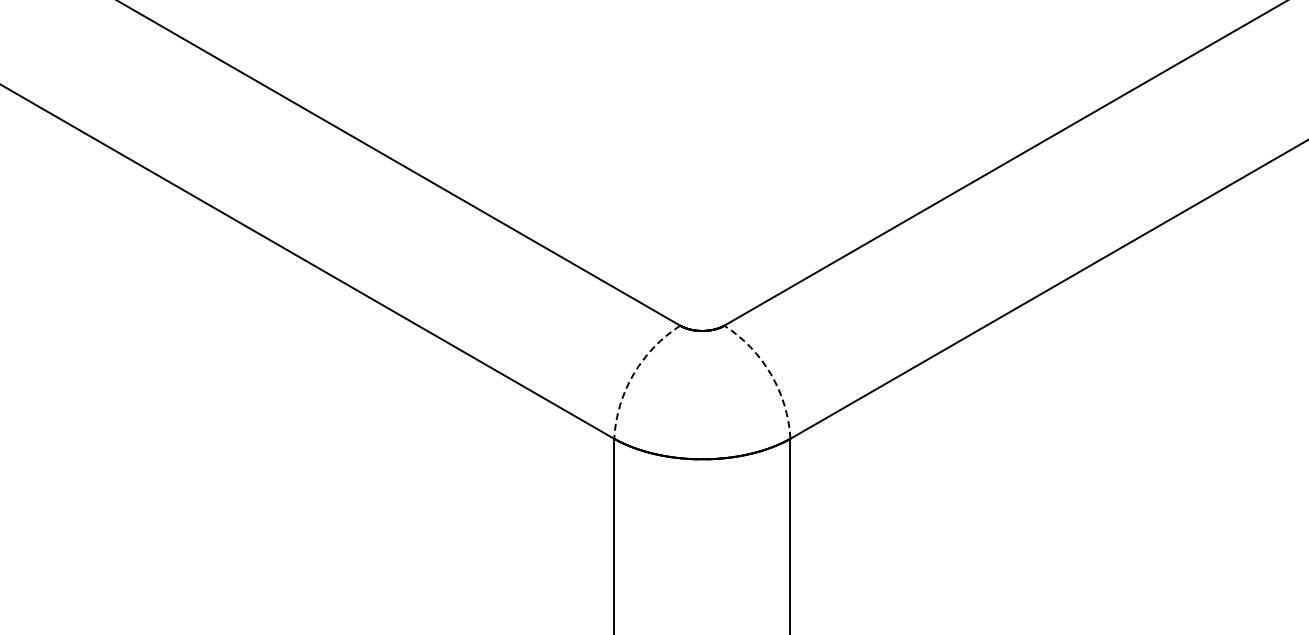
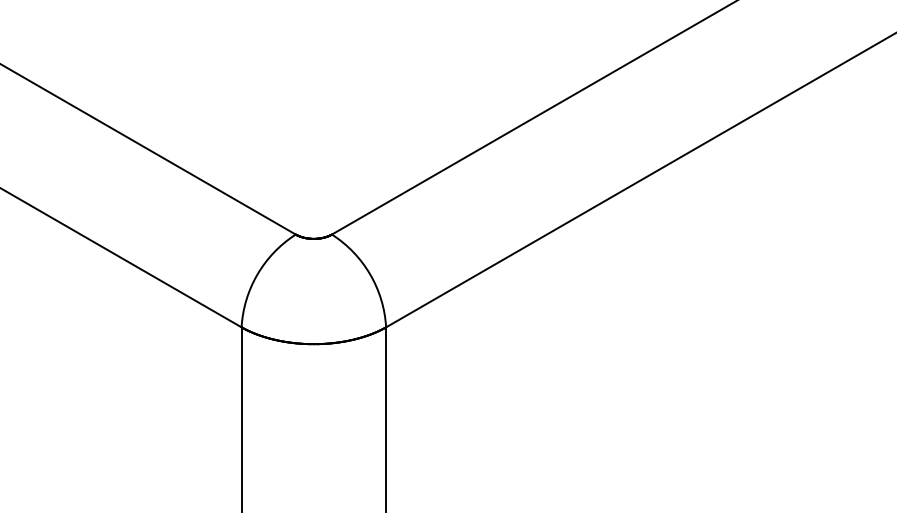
arc: (633, 374) -> (257, 274), dashed -> solid
arc: (771, 374) -> (370, 274), dashed -> solid

